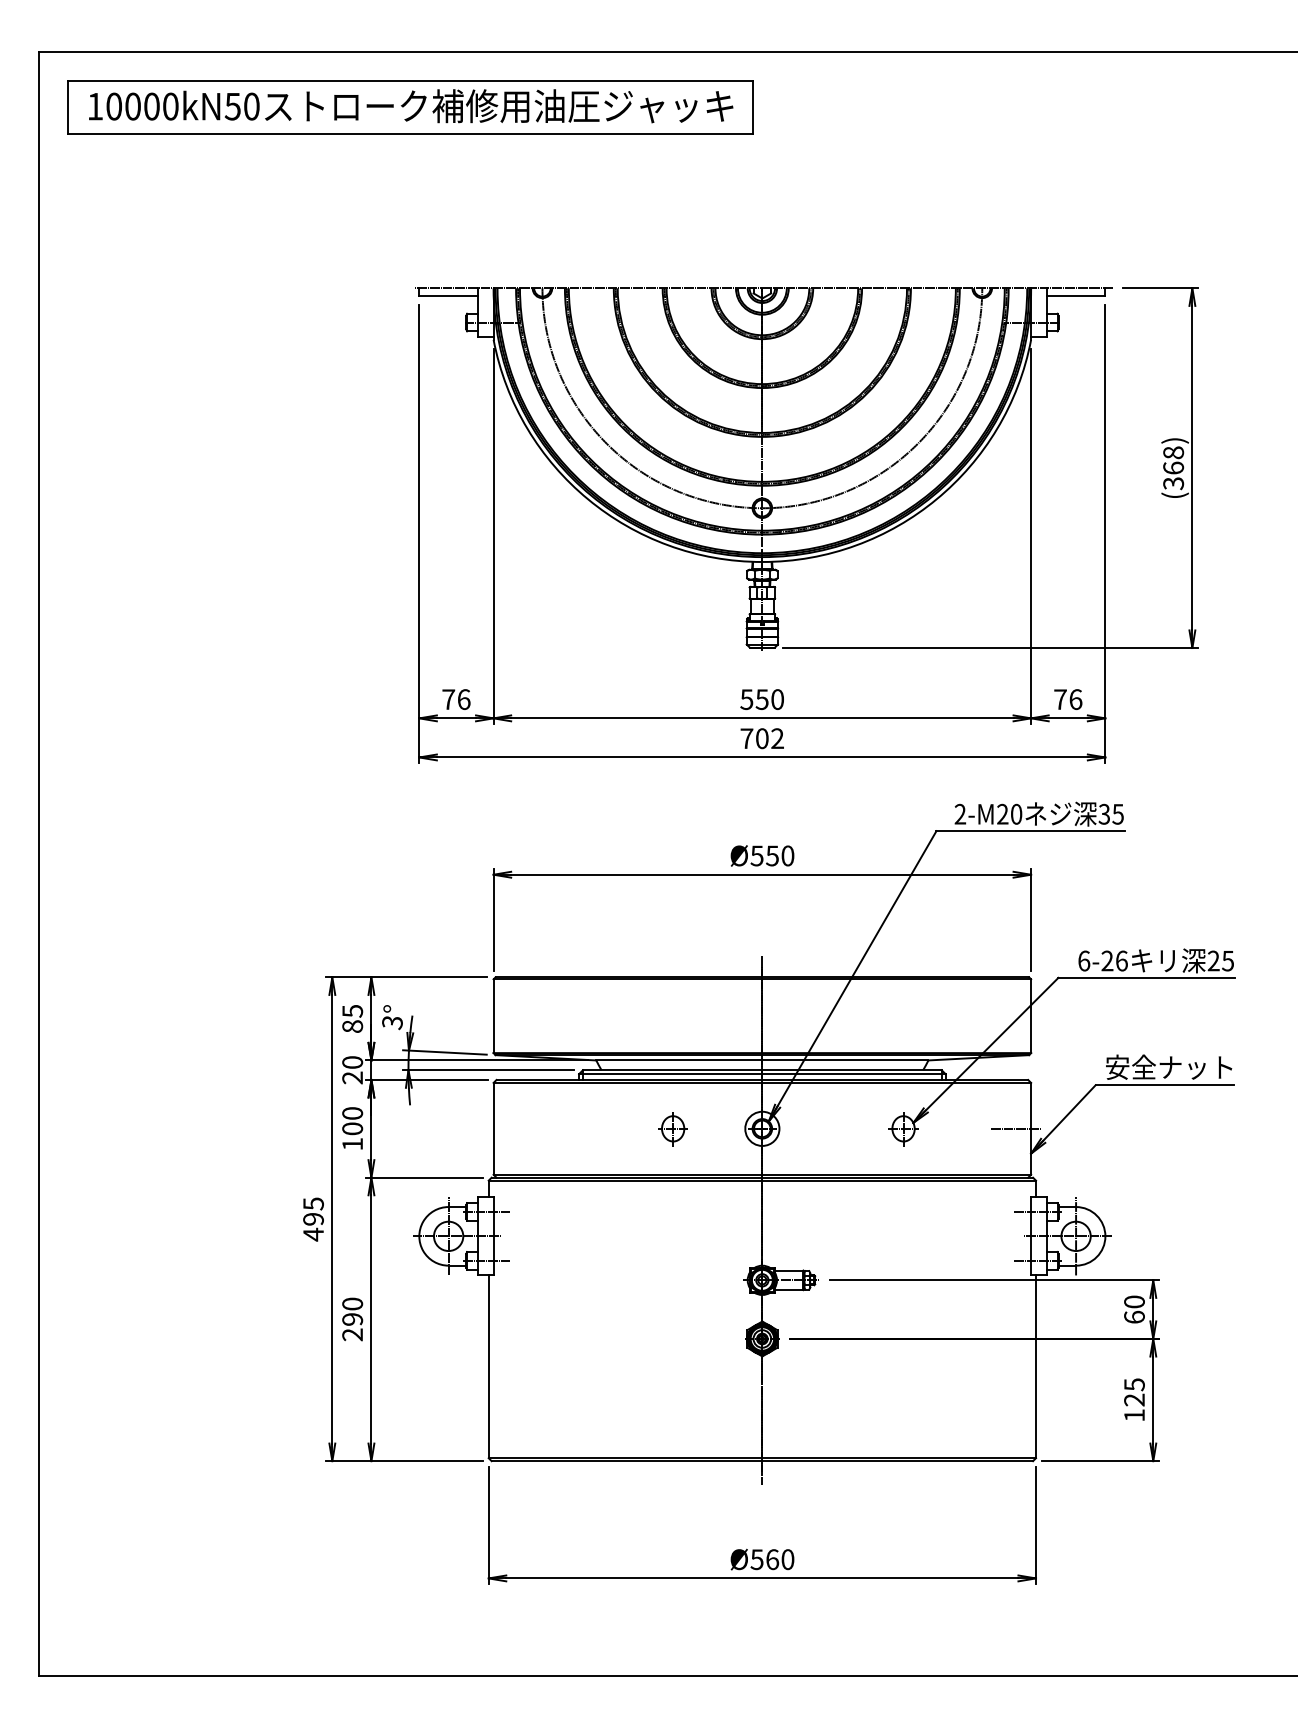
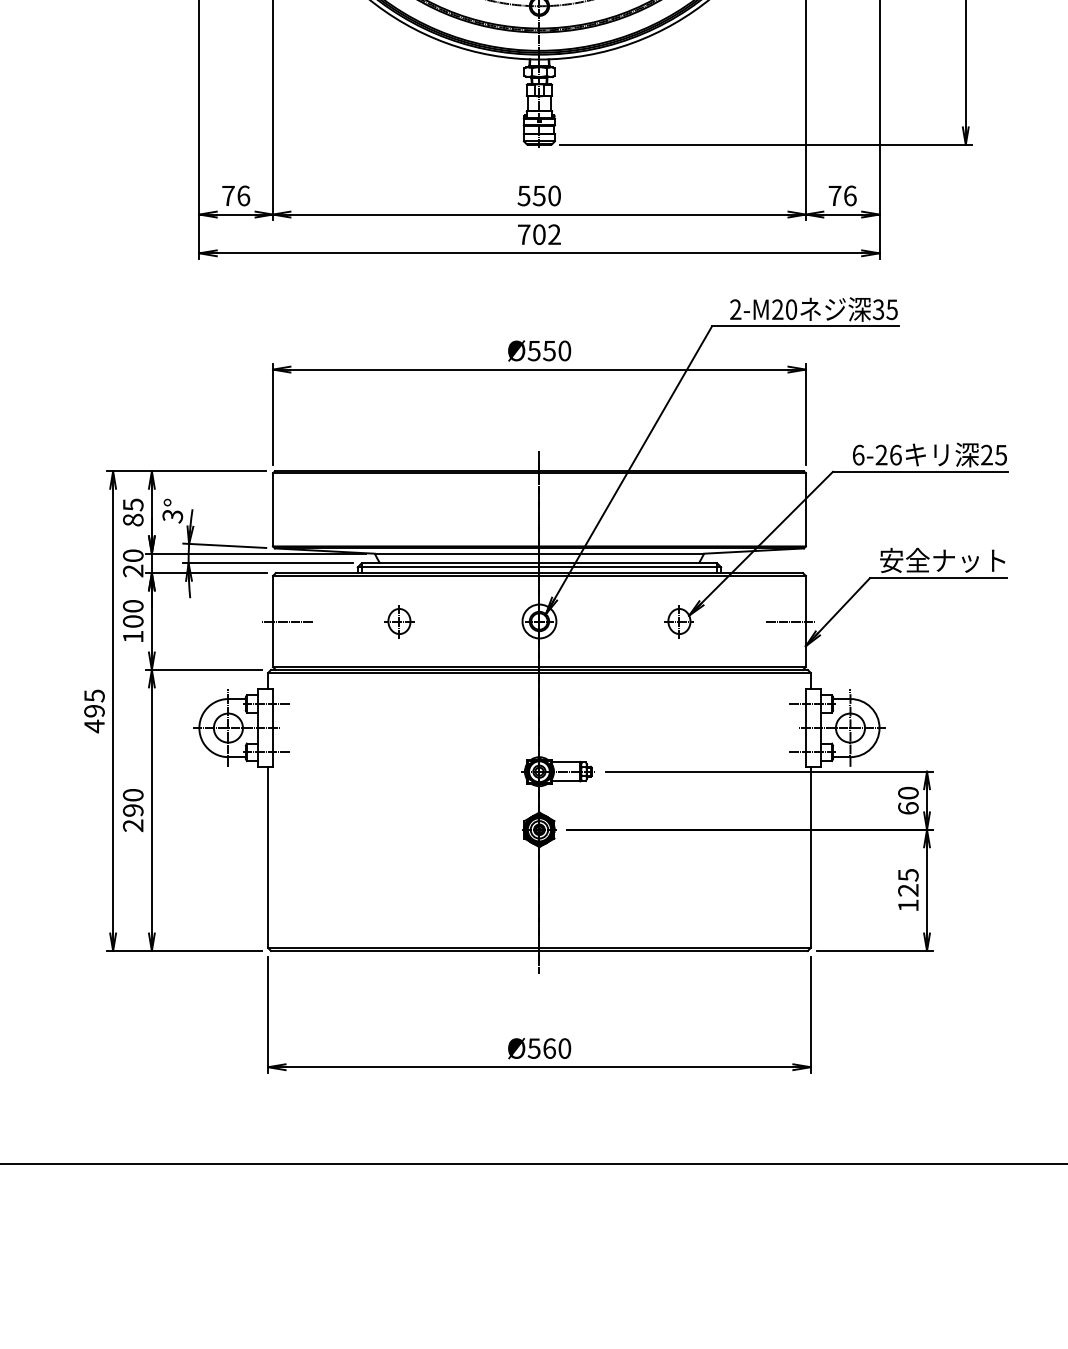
line: (507, 1128) -> (286, 621), added
part: (672, 1129) -> (398, 622), moved

